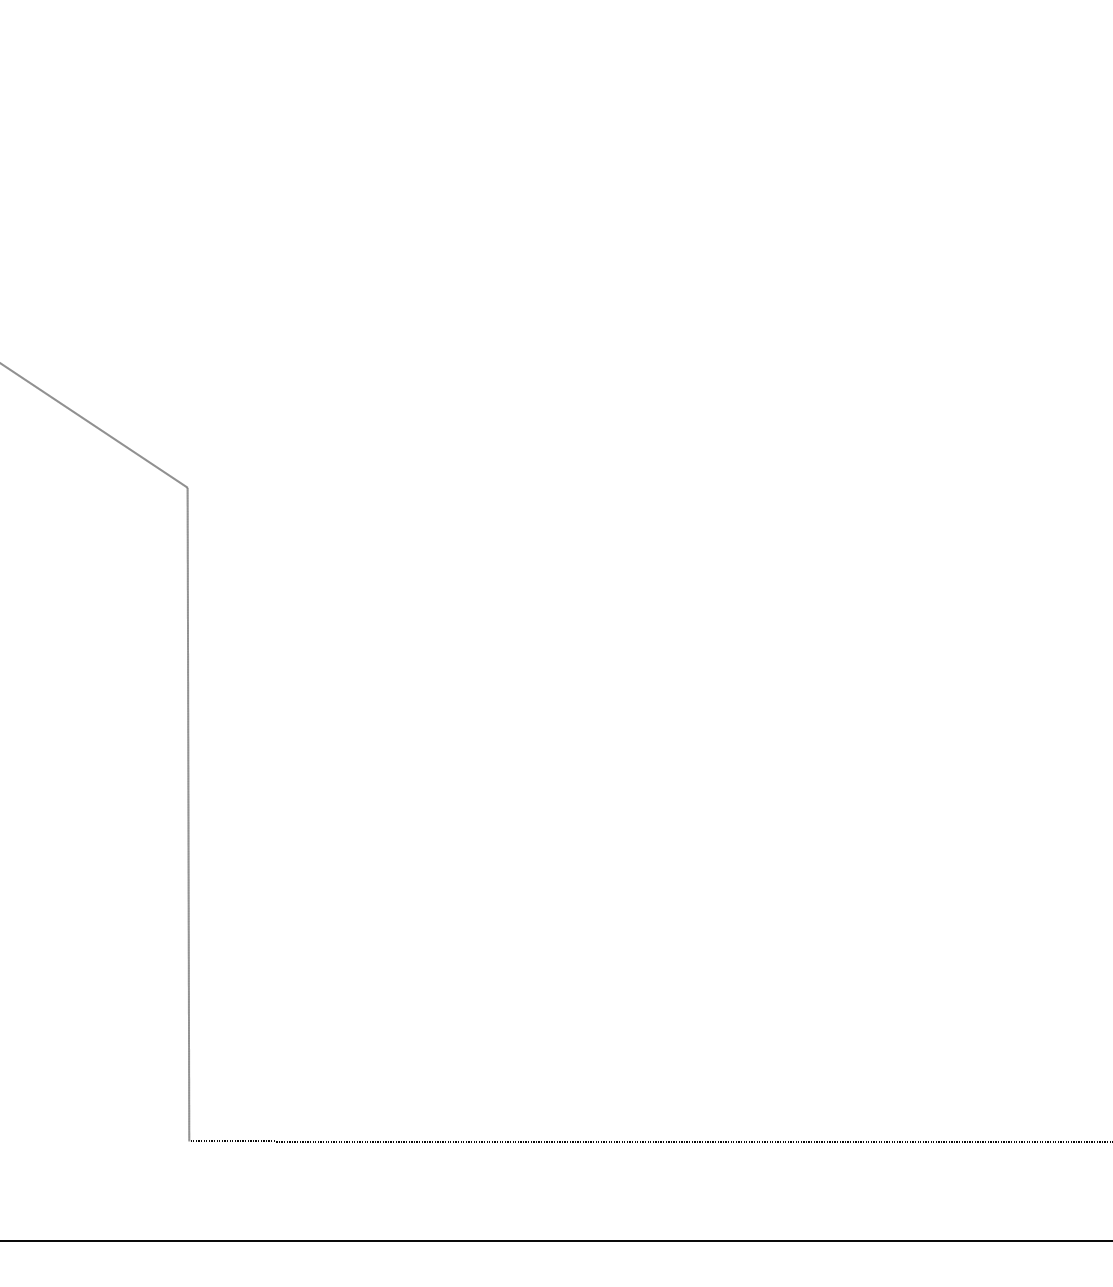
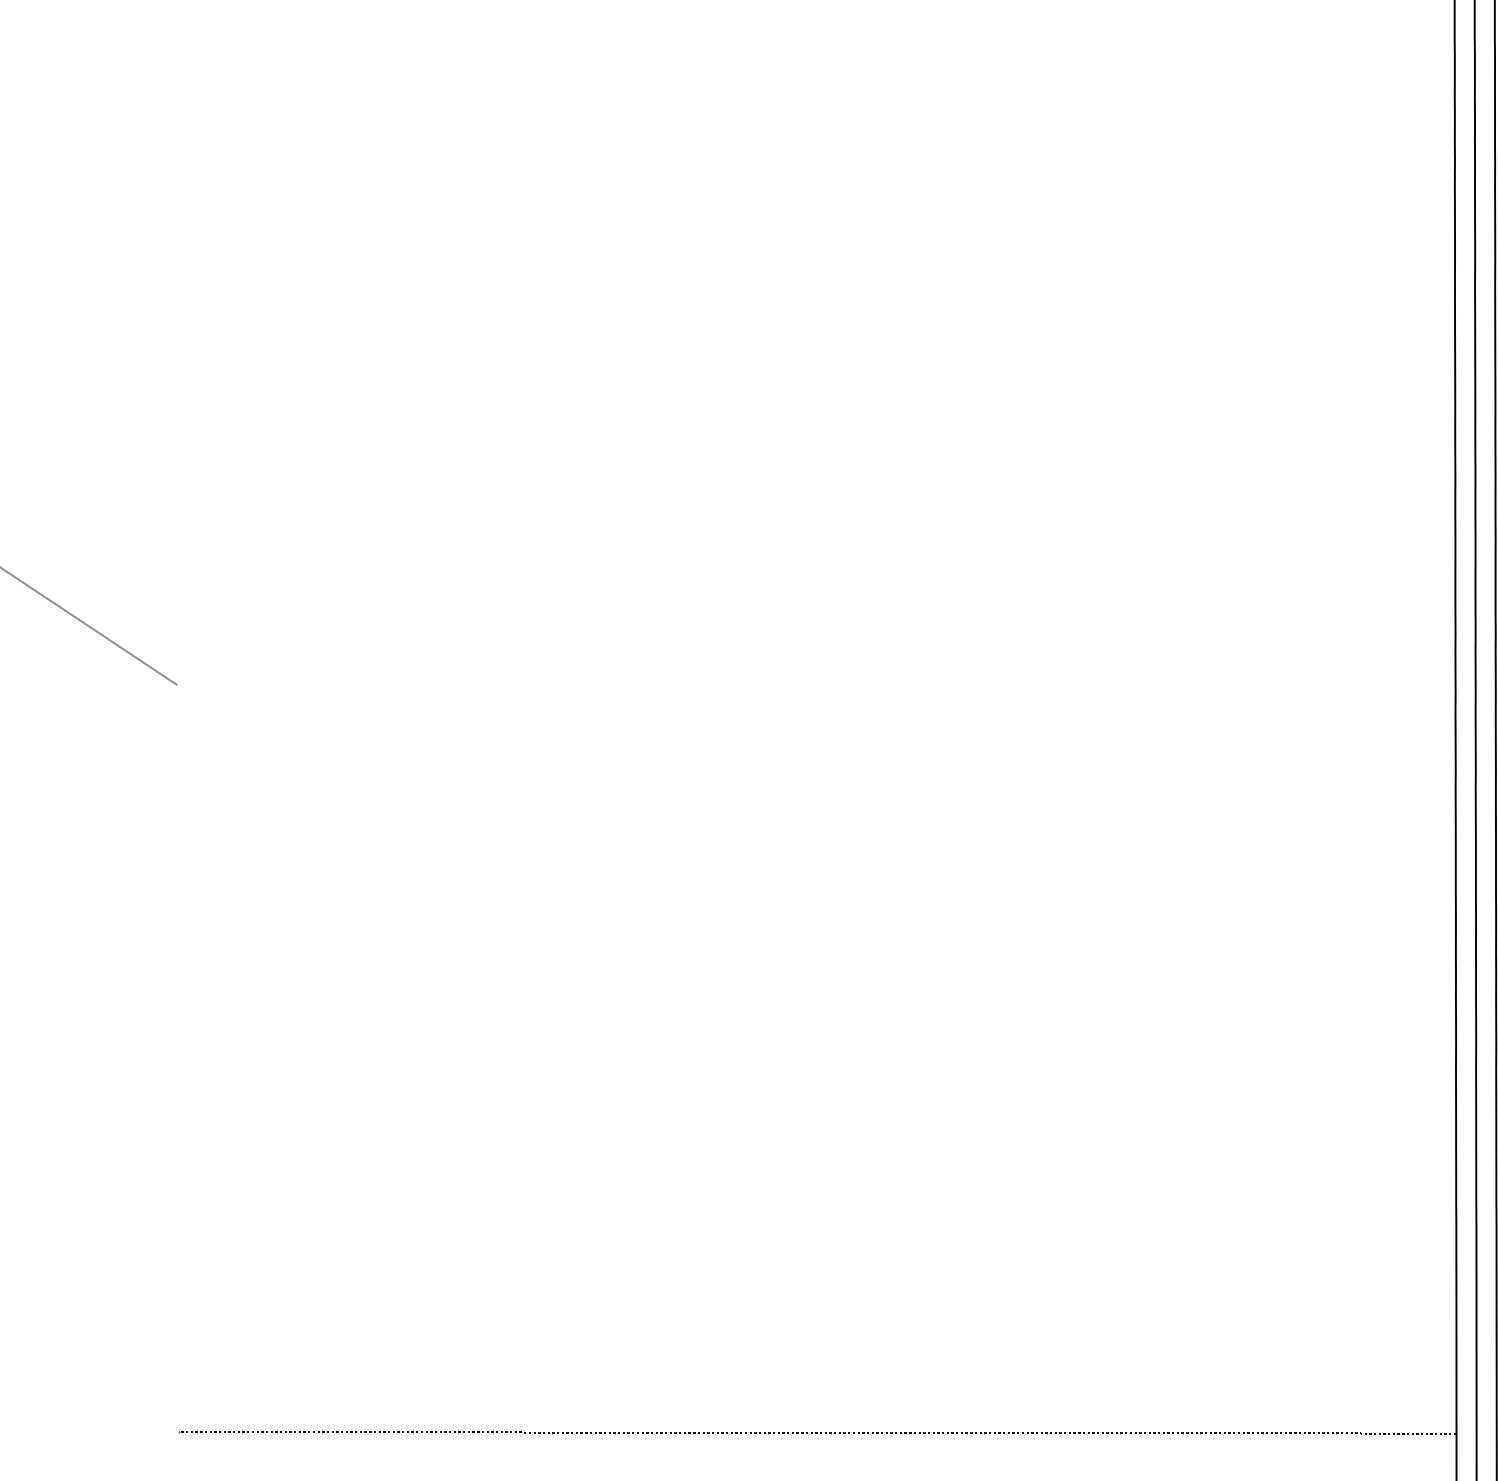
line: (188, 814) -> (178, 1058), removed

